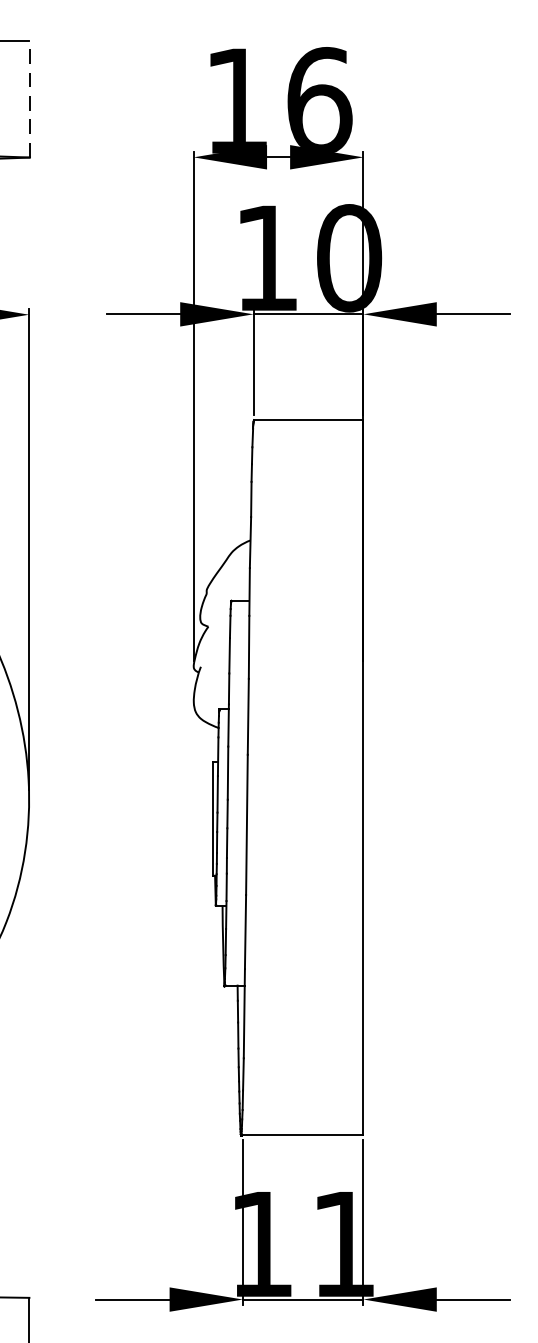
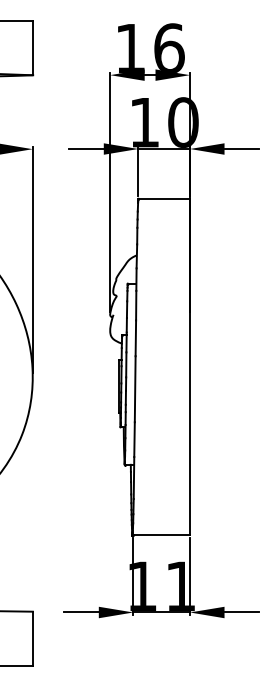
line: (30, 98) -> (33, 47), dashed -> solid

